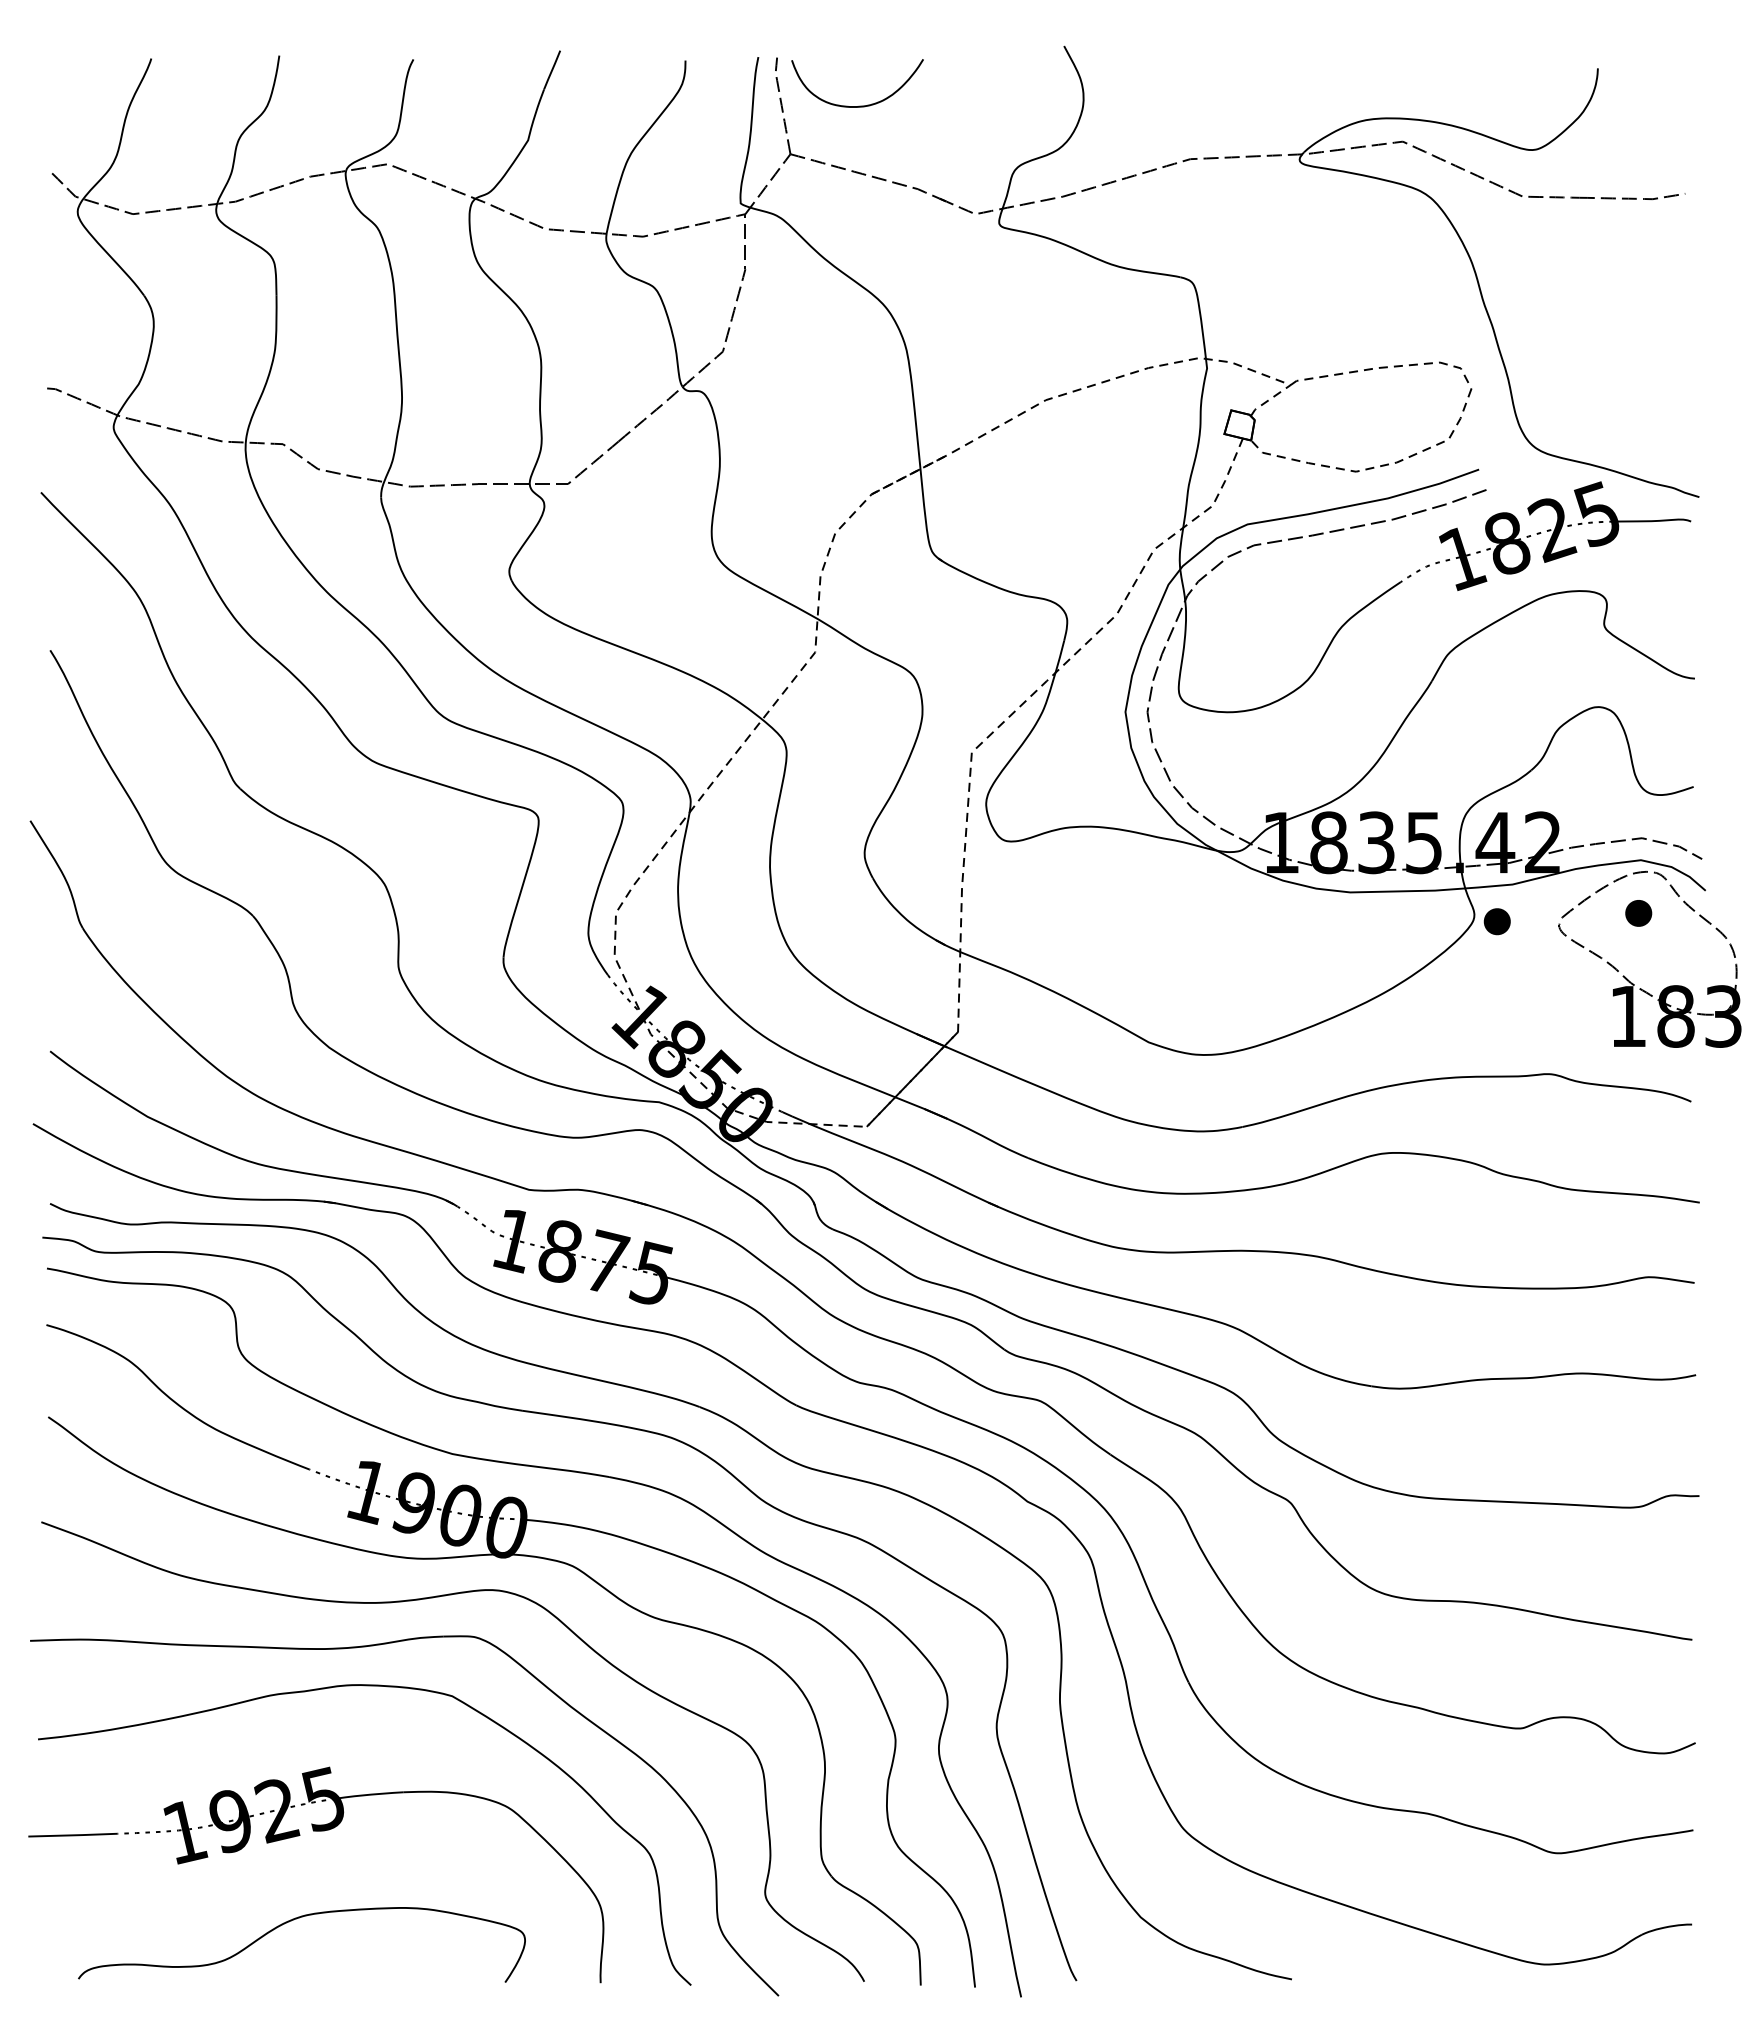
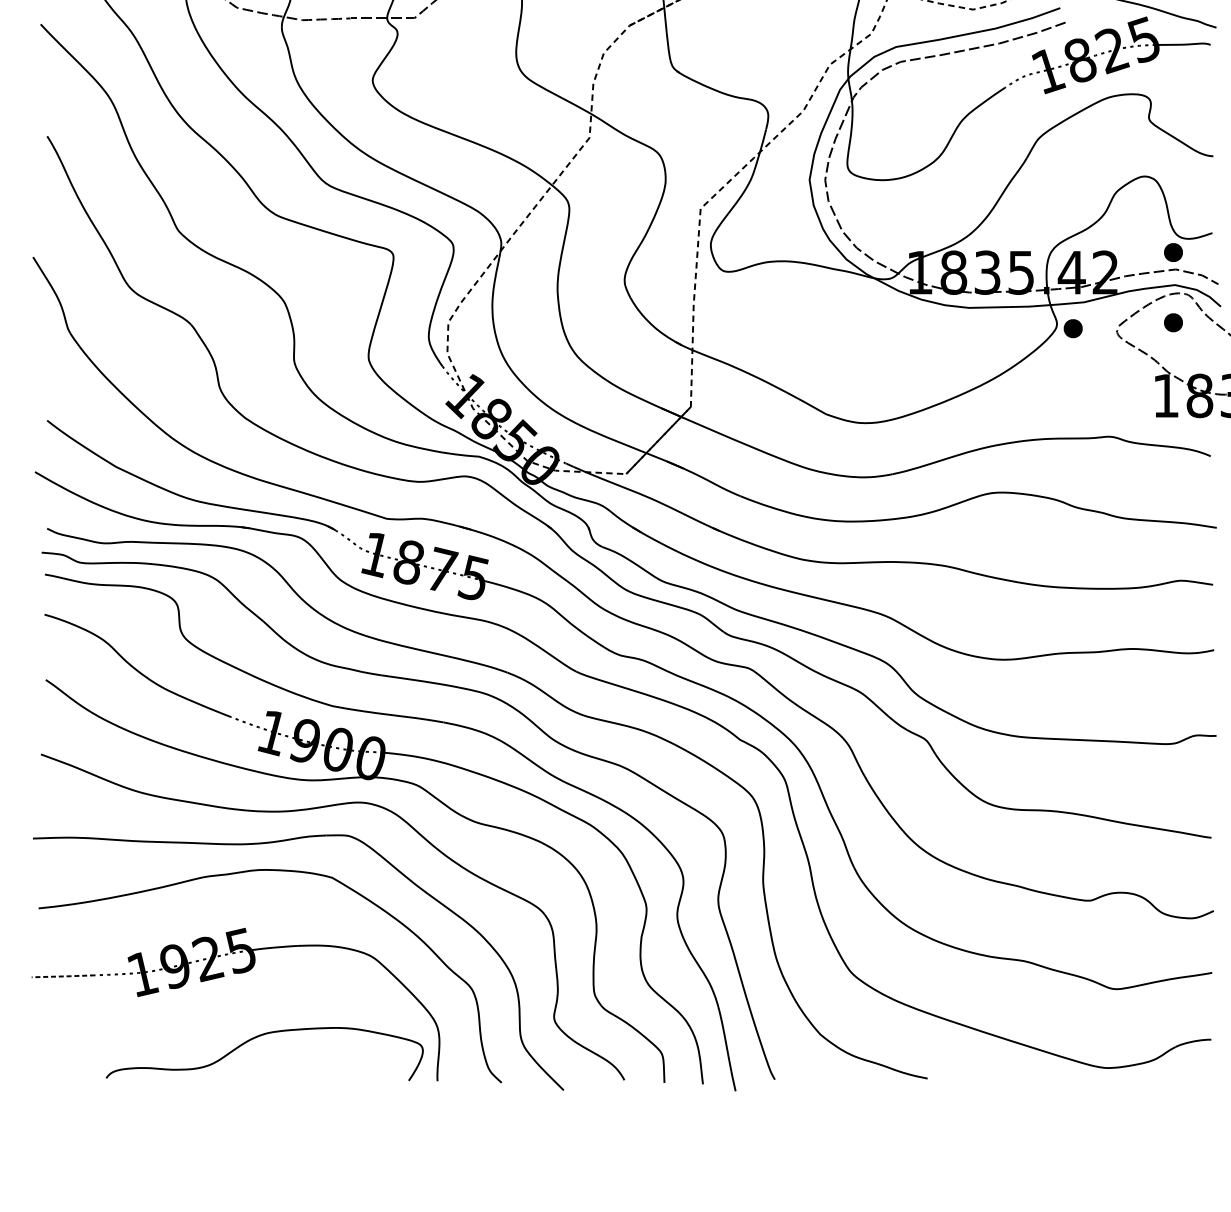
part: (1638, 814) -> (1173, 252), added
line: (73, 1835) -> (63, 976), solid -> dashed
curve: (289, 1922) -> (255, 1038), moved

